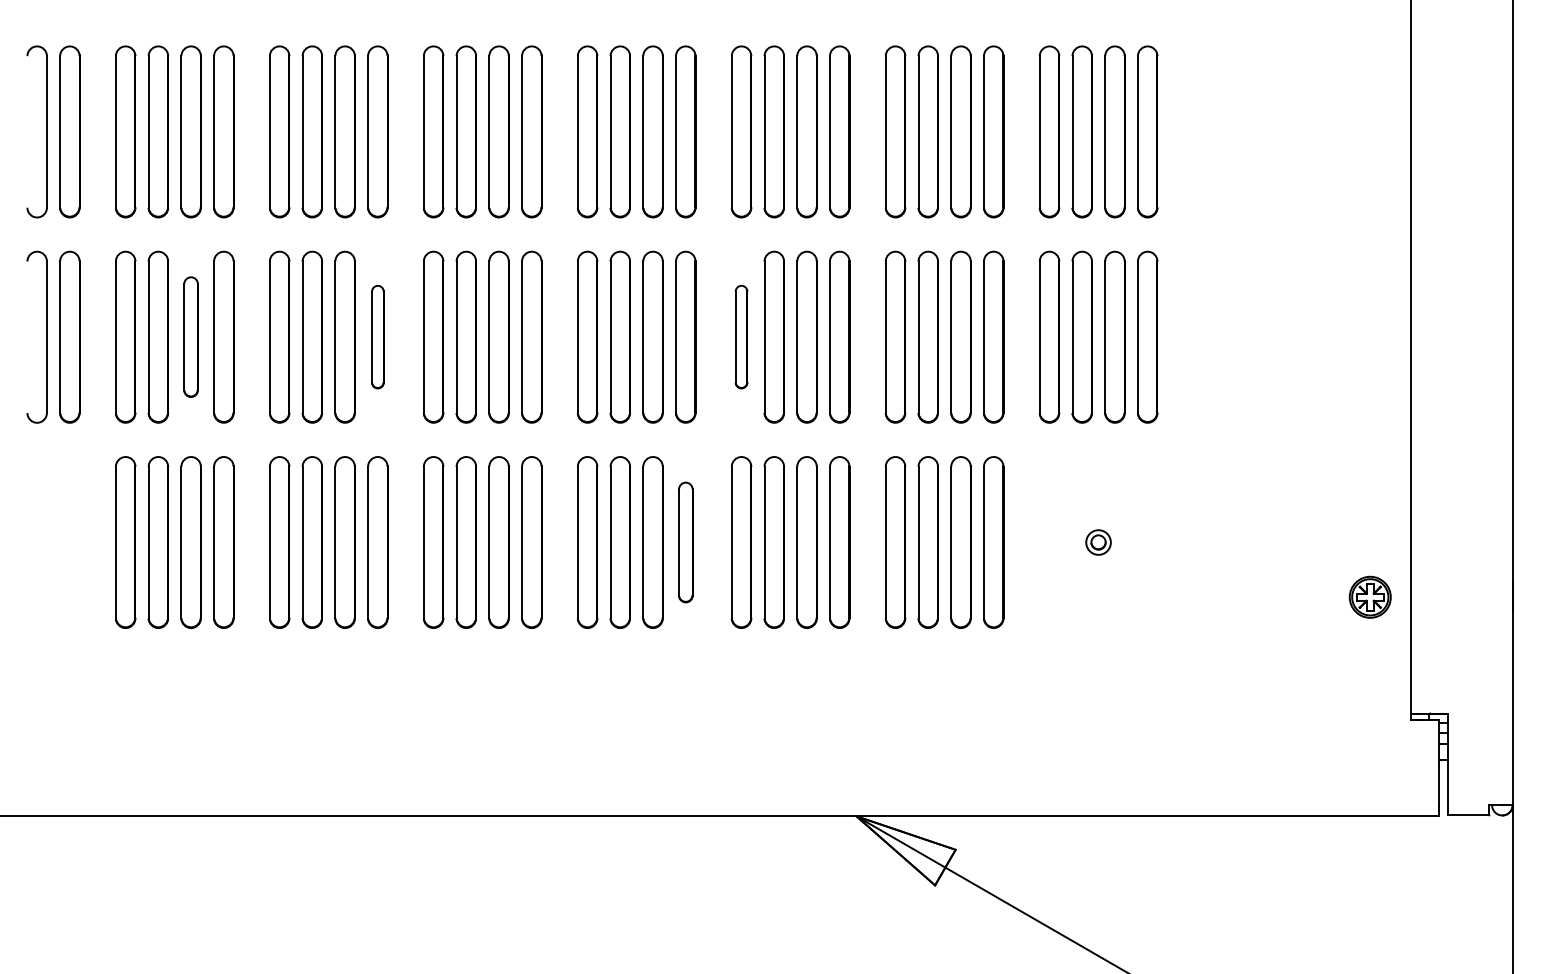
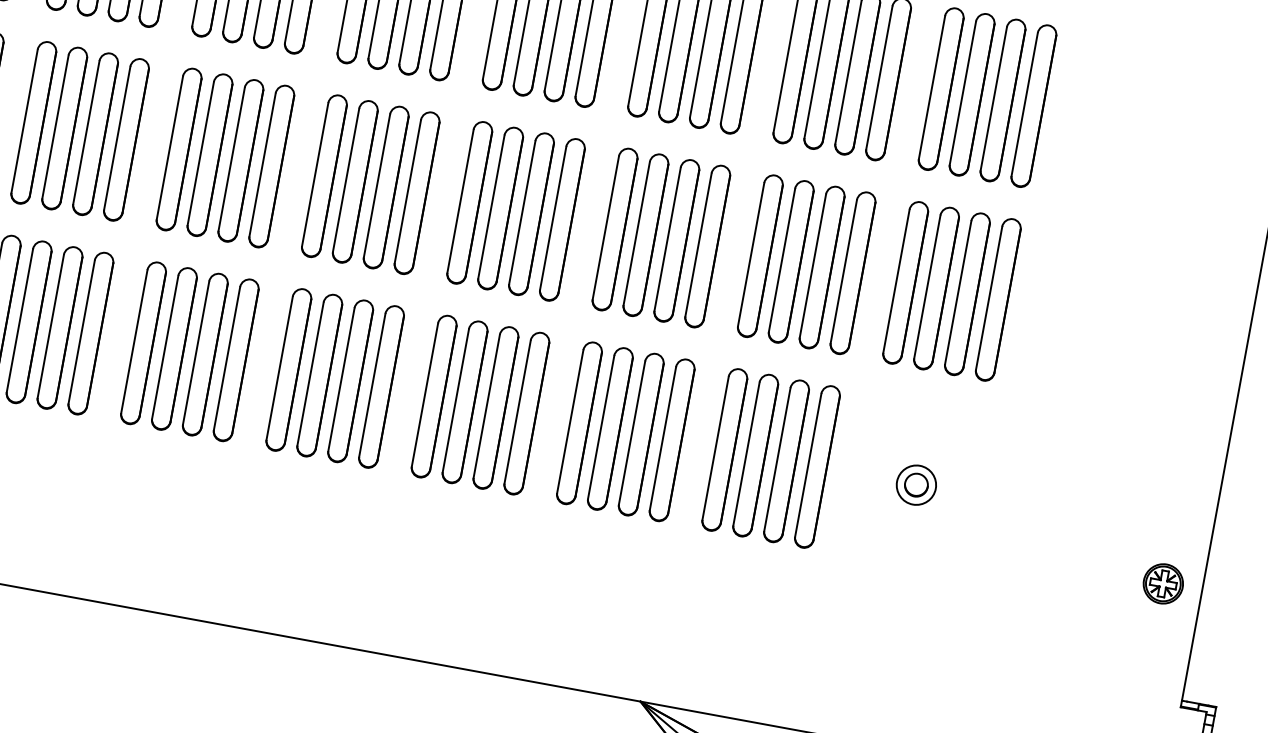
part: (190, 336) -> (95, 133), size x1.43
part: (377, 336) -> (271, 165), size x1.67
part: (741, 336) -> (615, 228), size x1.67
part: (685, 542) -> (526, 413), size x1.43
part: (1098, 542) -> (916, 485), size x1.67

